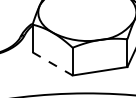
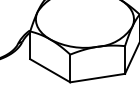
line: (52, 64) -> (50, 71), dashed -> solid

